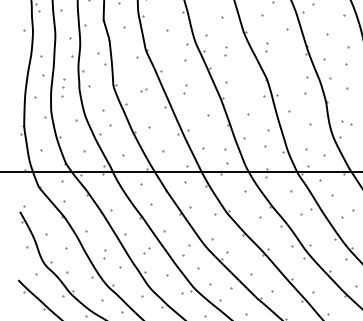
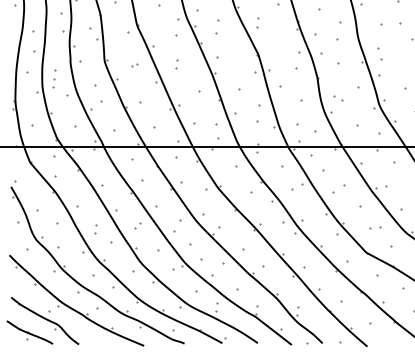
part: (225, 51) -> (216, 26), size x1.6
part: (63, 87) -> (54, 78), moved

